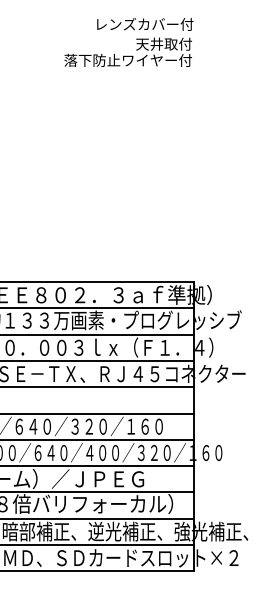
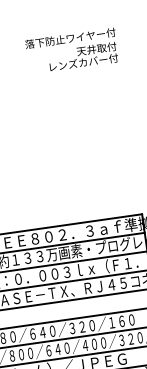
text: (115, 23) -> (60, 39), レンズカバー付 -> 落下防止ワイヤー付
text: (113, 59) -> (62, 64), 落下防止ワイヤー付 -> レンズカバー付

